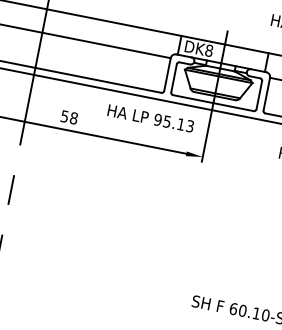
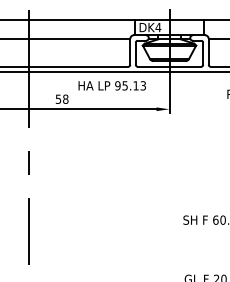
text: (209, 50) -> (158, 27), DK8 -> DK4
text: (149, 117) -> (111, 85), moved

